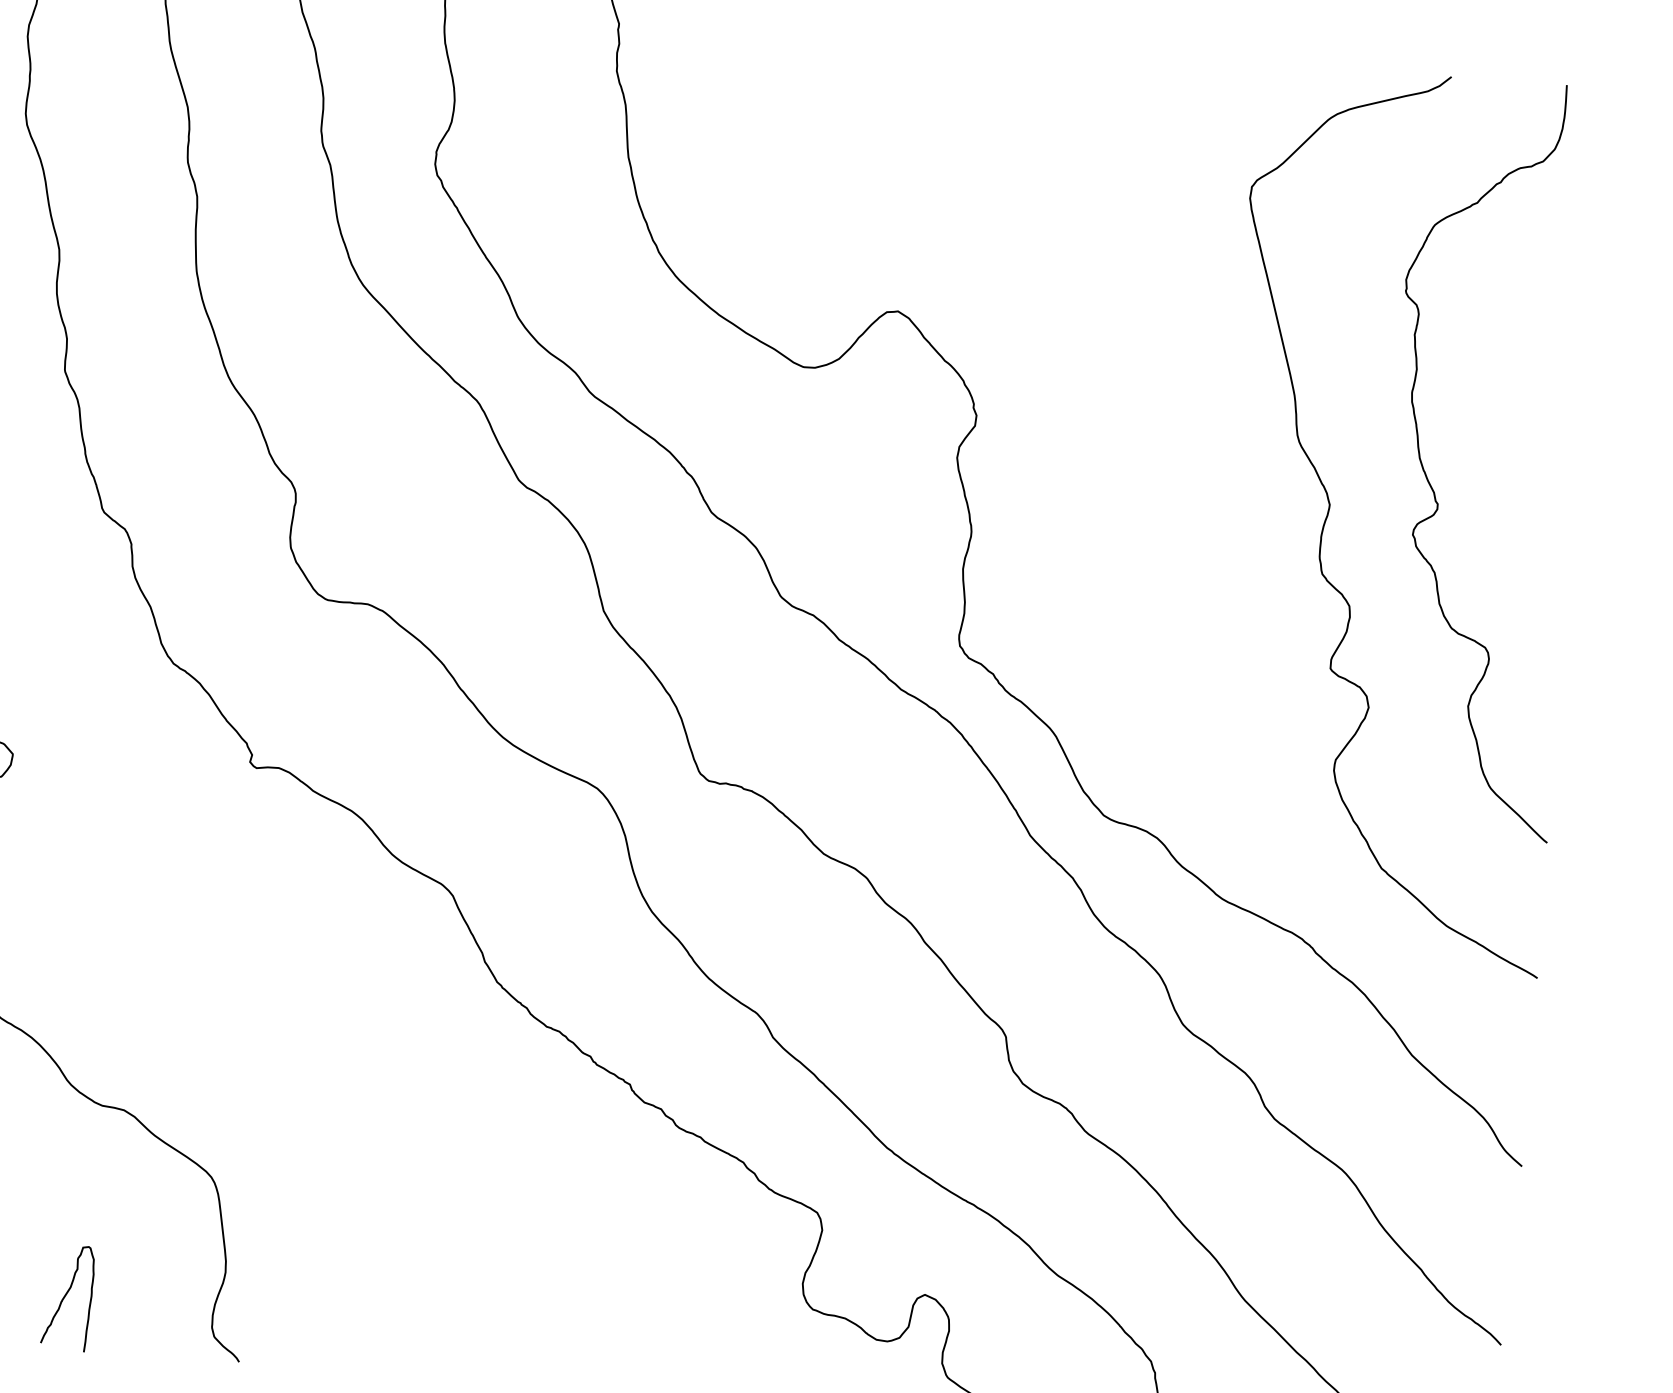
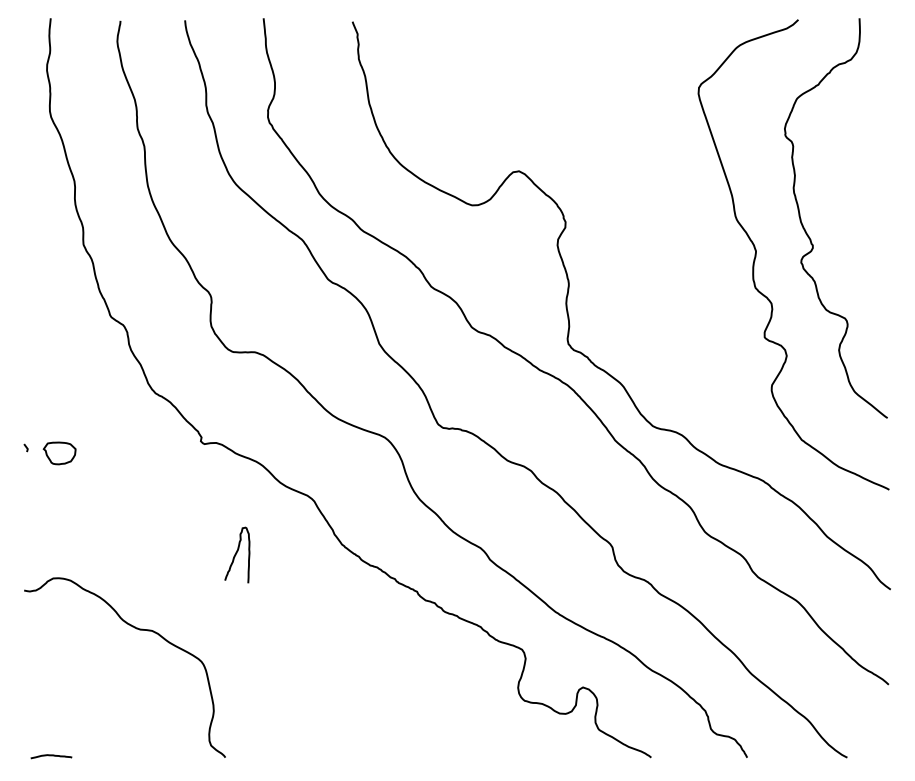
curve: (68, 1294) -> (237, 553), moved

